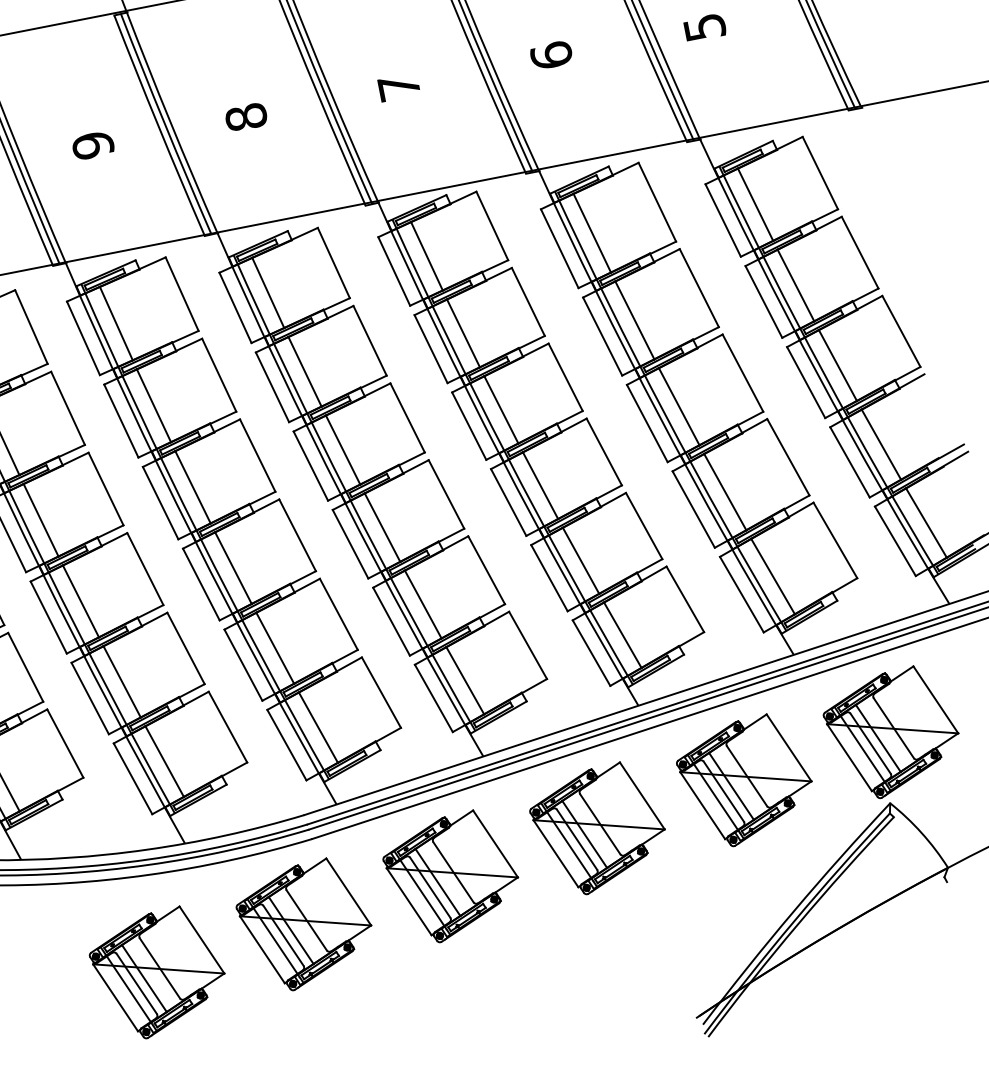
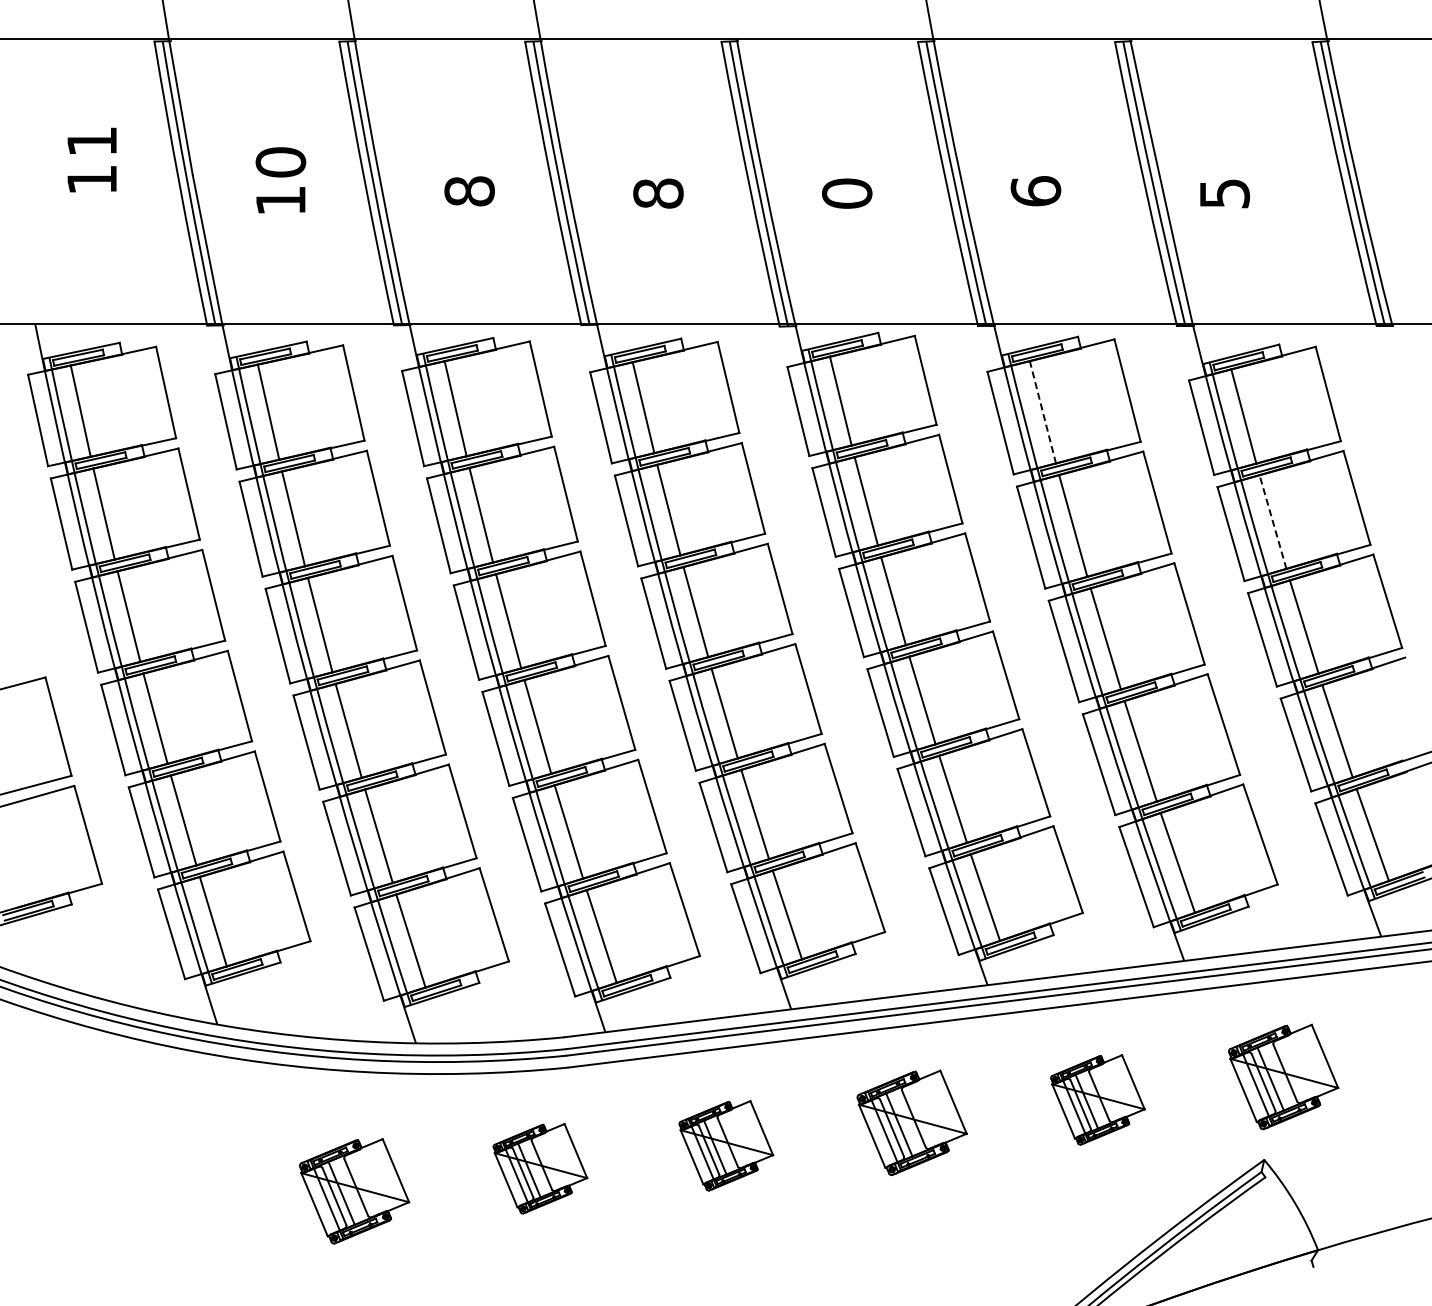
text: (399, 87) -> (847, 193), 7 -> 0
text: (93, 145) -> (469, 191), 9 -> 8
line: (591, 233) -> (1042, 412), solid -> dashed
line: (796, 285) -> (1273, 522), solid -> dashed
part: (892, 732) -> (1283, 1076), size x0.7
part: (745, 780) -> (1097, 1099), size x0.6
part: (599, 828) -> (912, 1122), size x0.7
part: (452, 876) -> (726, 1145), size x0.6
part: (305, 925) -> (540, 1168), size x0.6
part: (158, 972) -> (354, 1190), size x0.7

